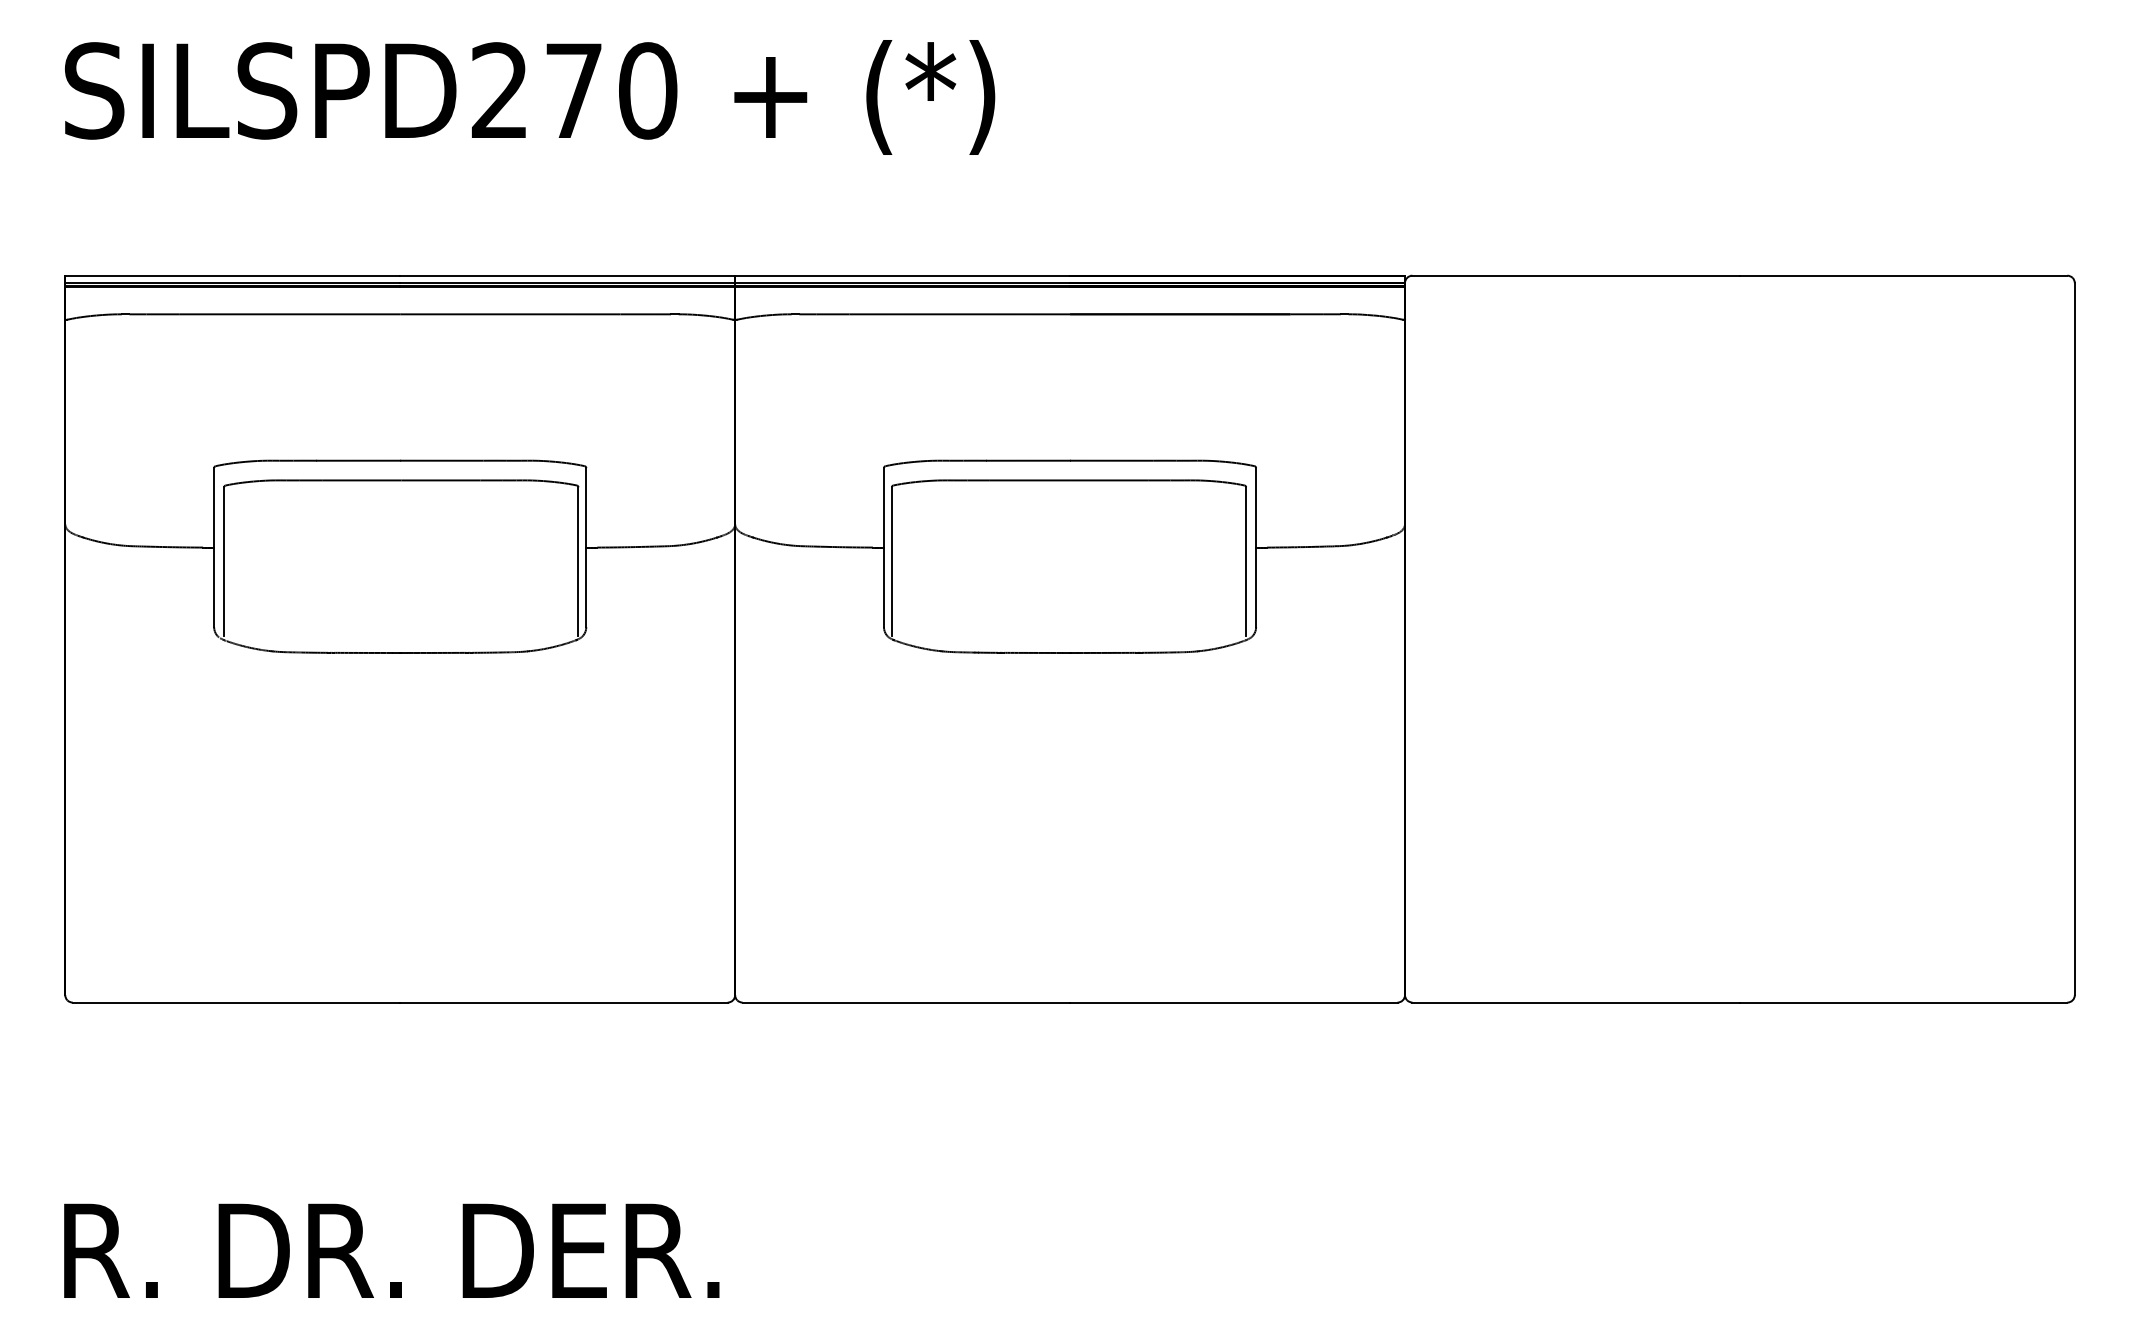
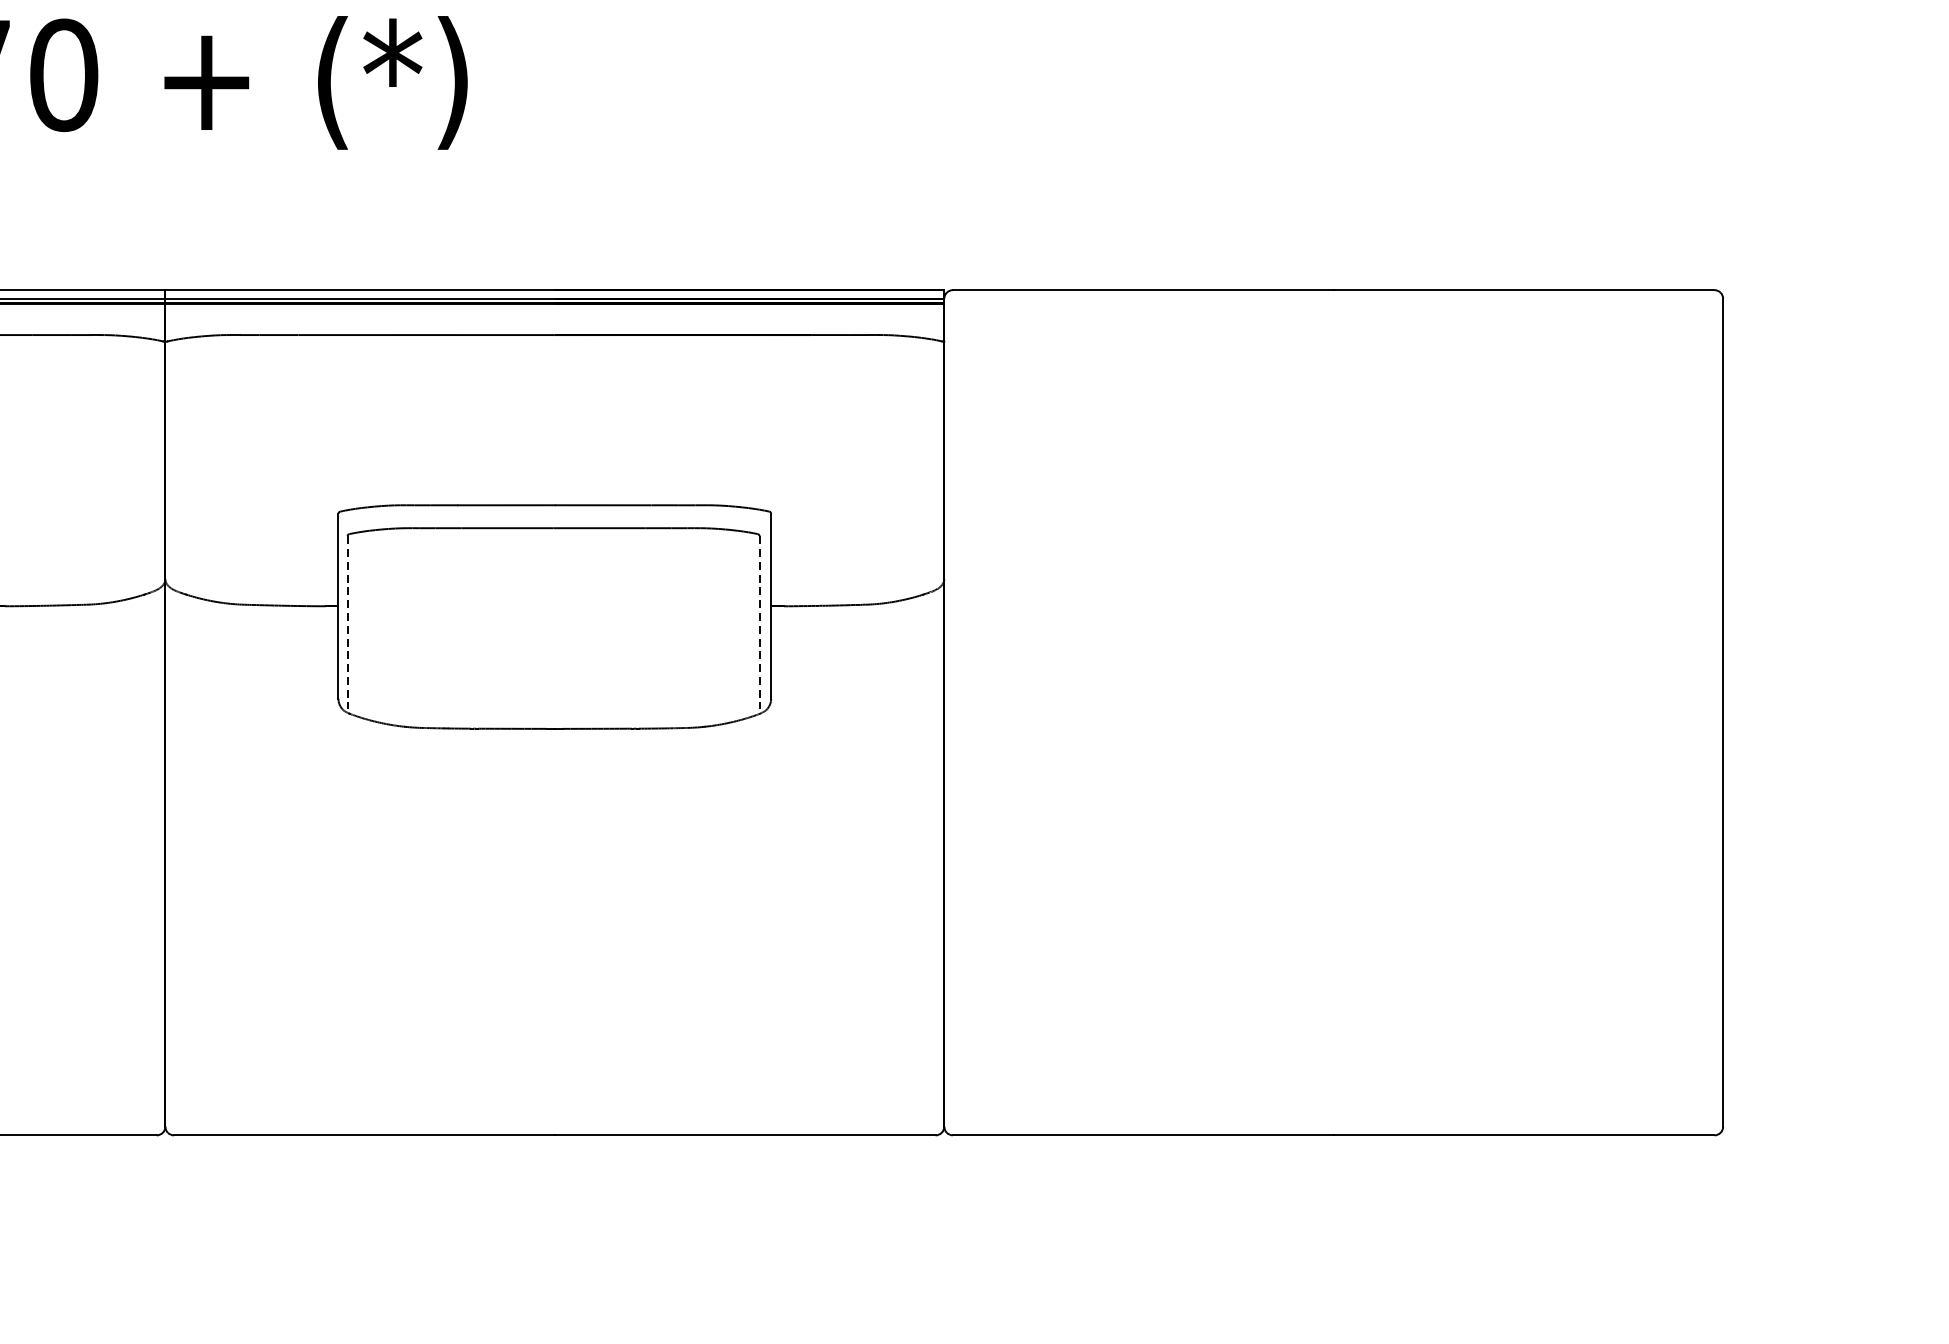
line: (891, 562) -> (347, 623), solid -> dashed
line: (1246, 562) -> (759, 623), solid -> dashed

